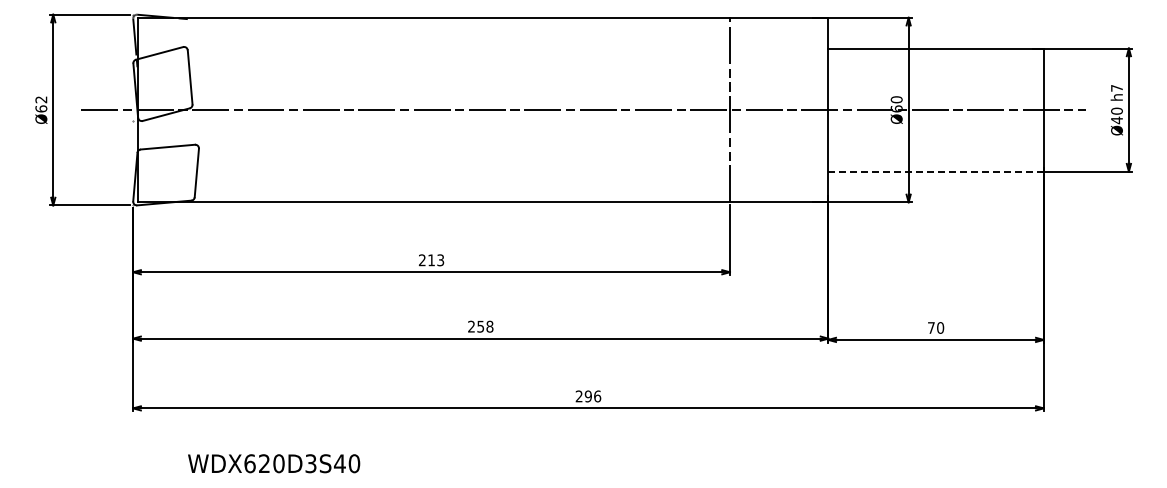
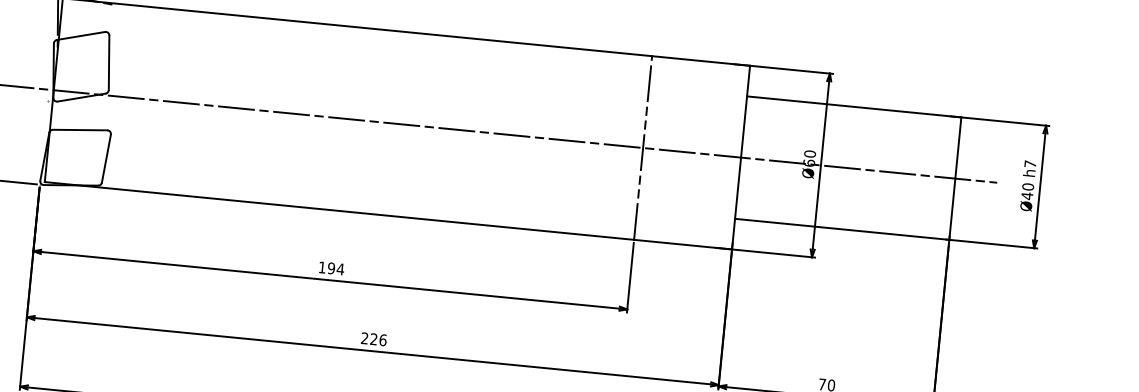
line: (936, 171) -> (842, 229), dashed -> solid
text: (431, 260) -> (331, 268), 213 -> 194
text: (485, 326) -> (378, 339), 258 -> 226

